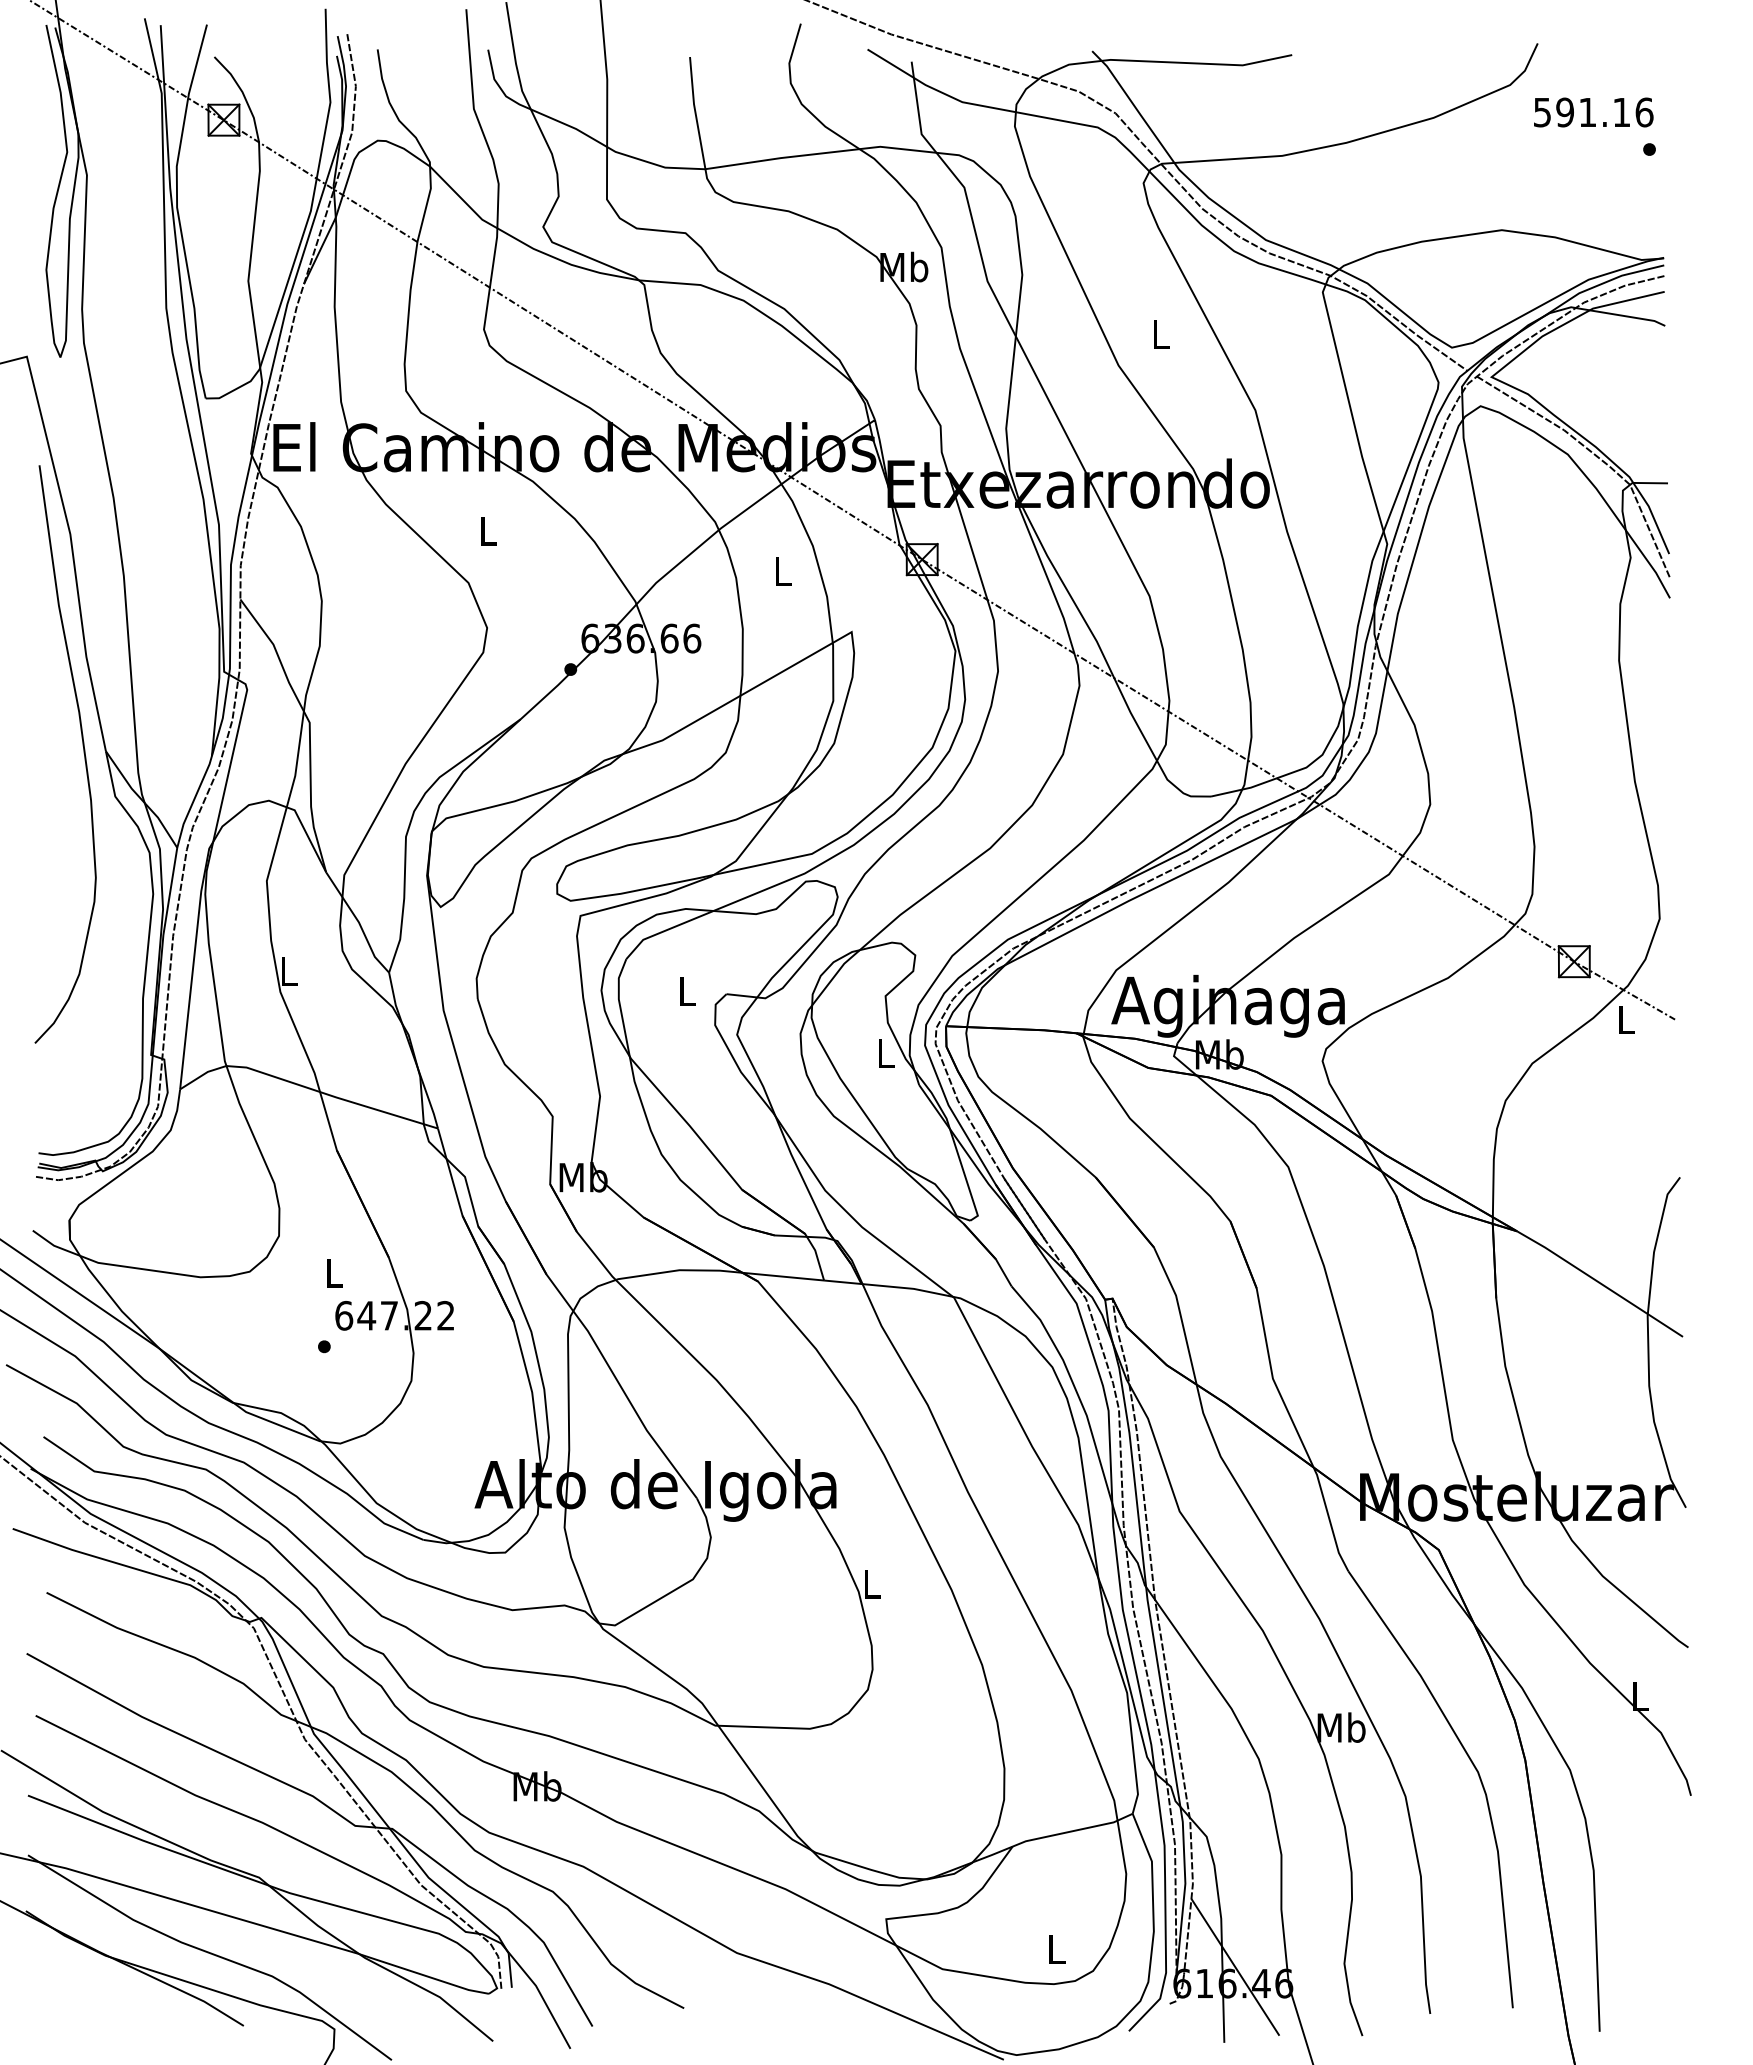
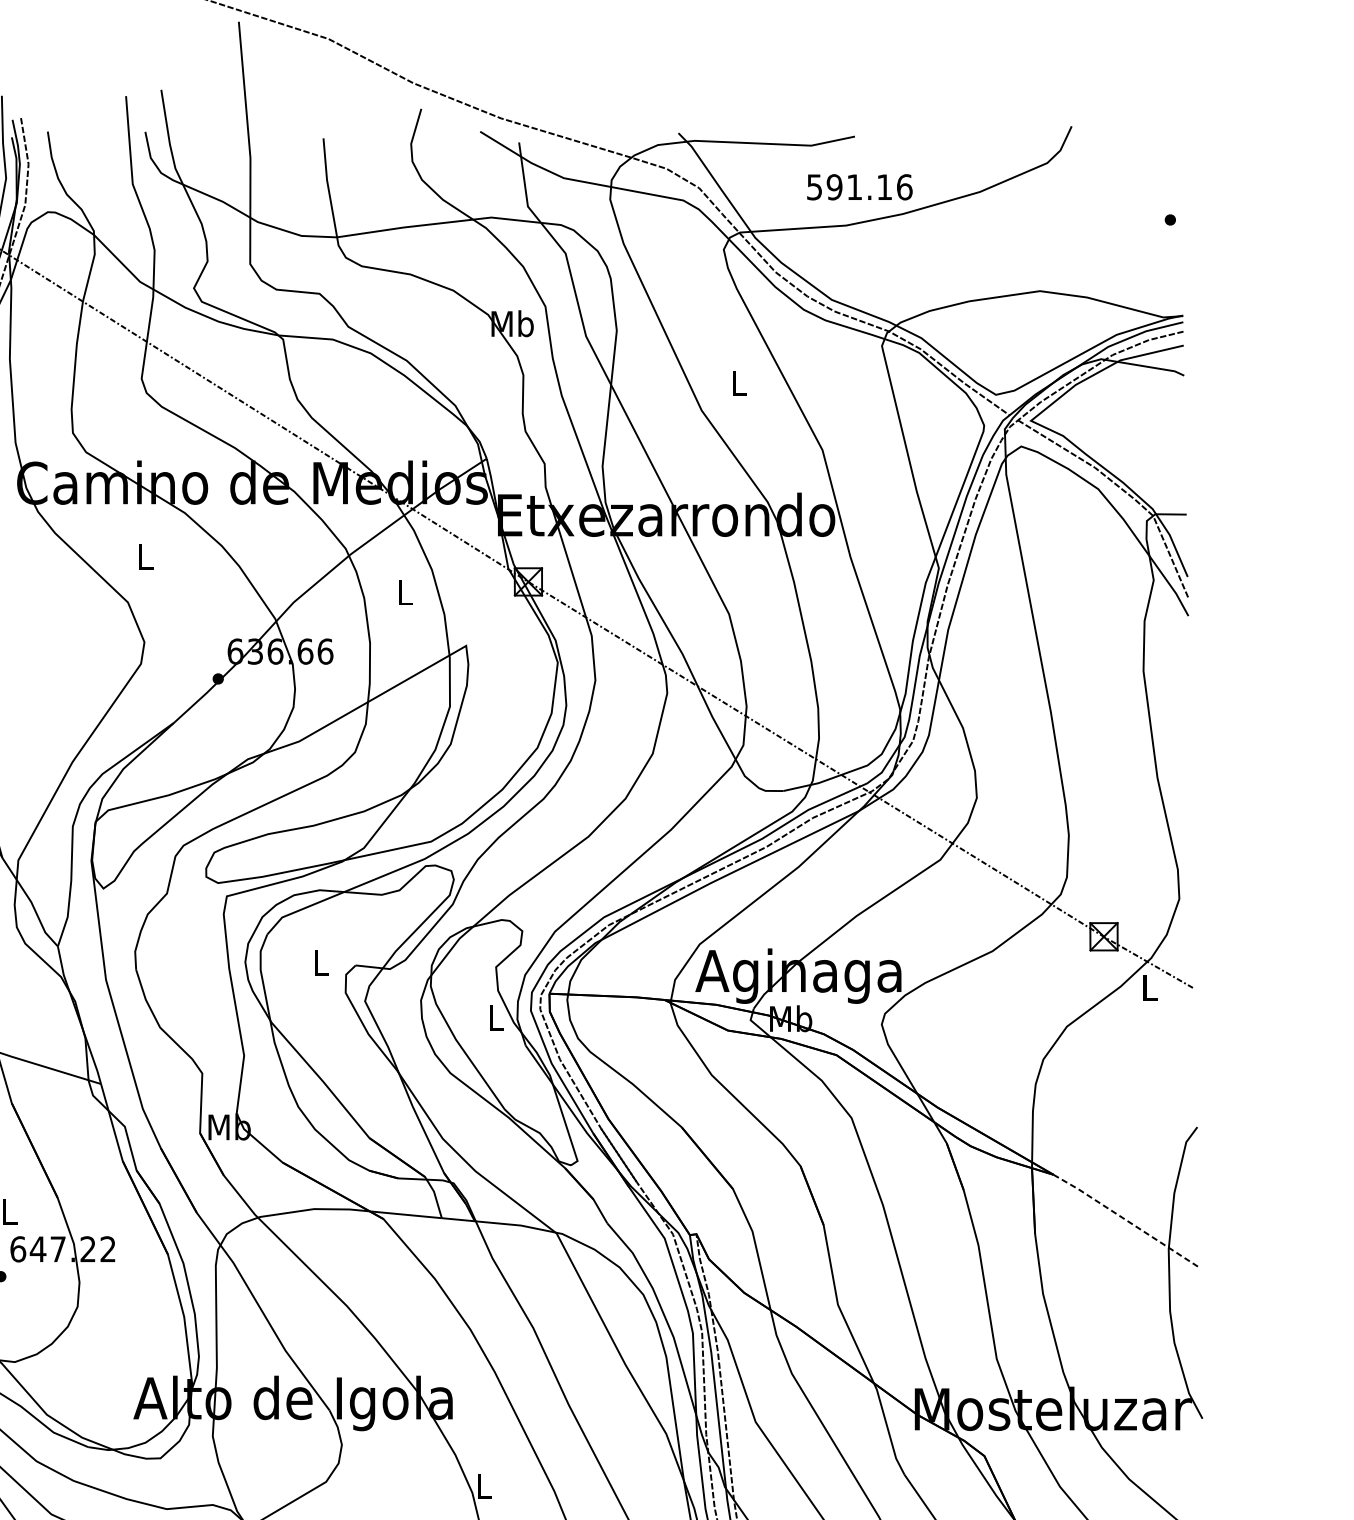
text: (1593, 112) -> (859, 187), moved
line: (1600, 1283) -> (1127, 1220), solid -> dashed

